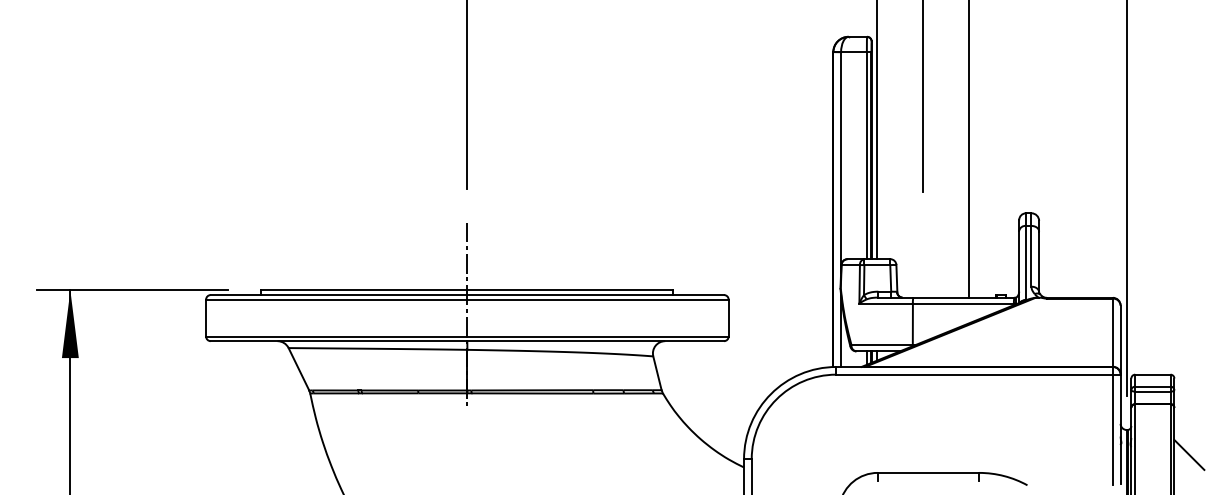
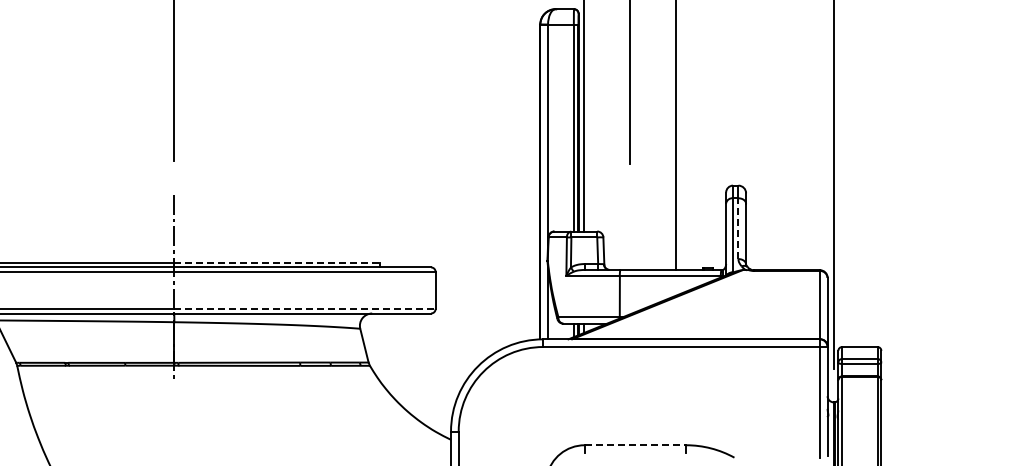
line: (1031, 255) -> (738, 227), solid -> dashed
line: (570, 290) -> (277, 262), solid -> dashed
line: (598, 336) -> (305, 308), solid -> dashed
line: (1189, 454) -> (896, 426), removed
line: (928, 472) -> (635, 444), solid -> dashed

